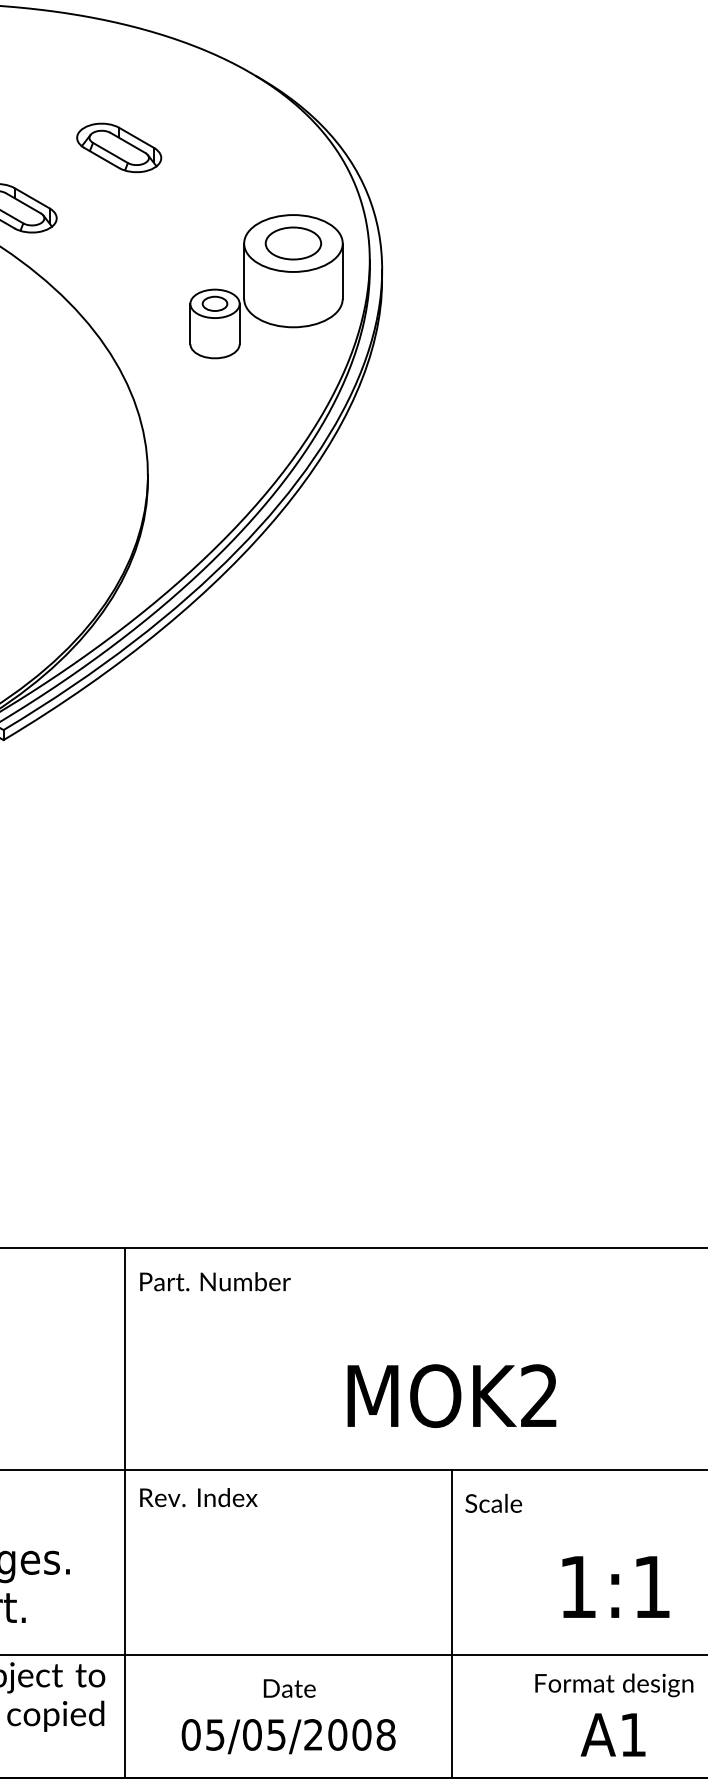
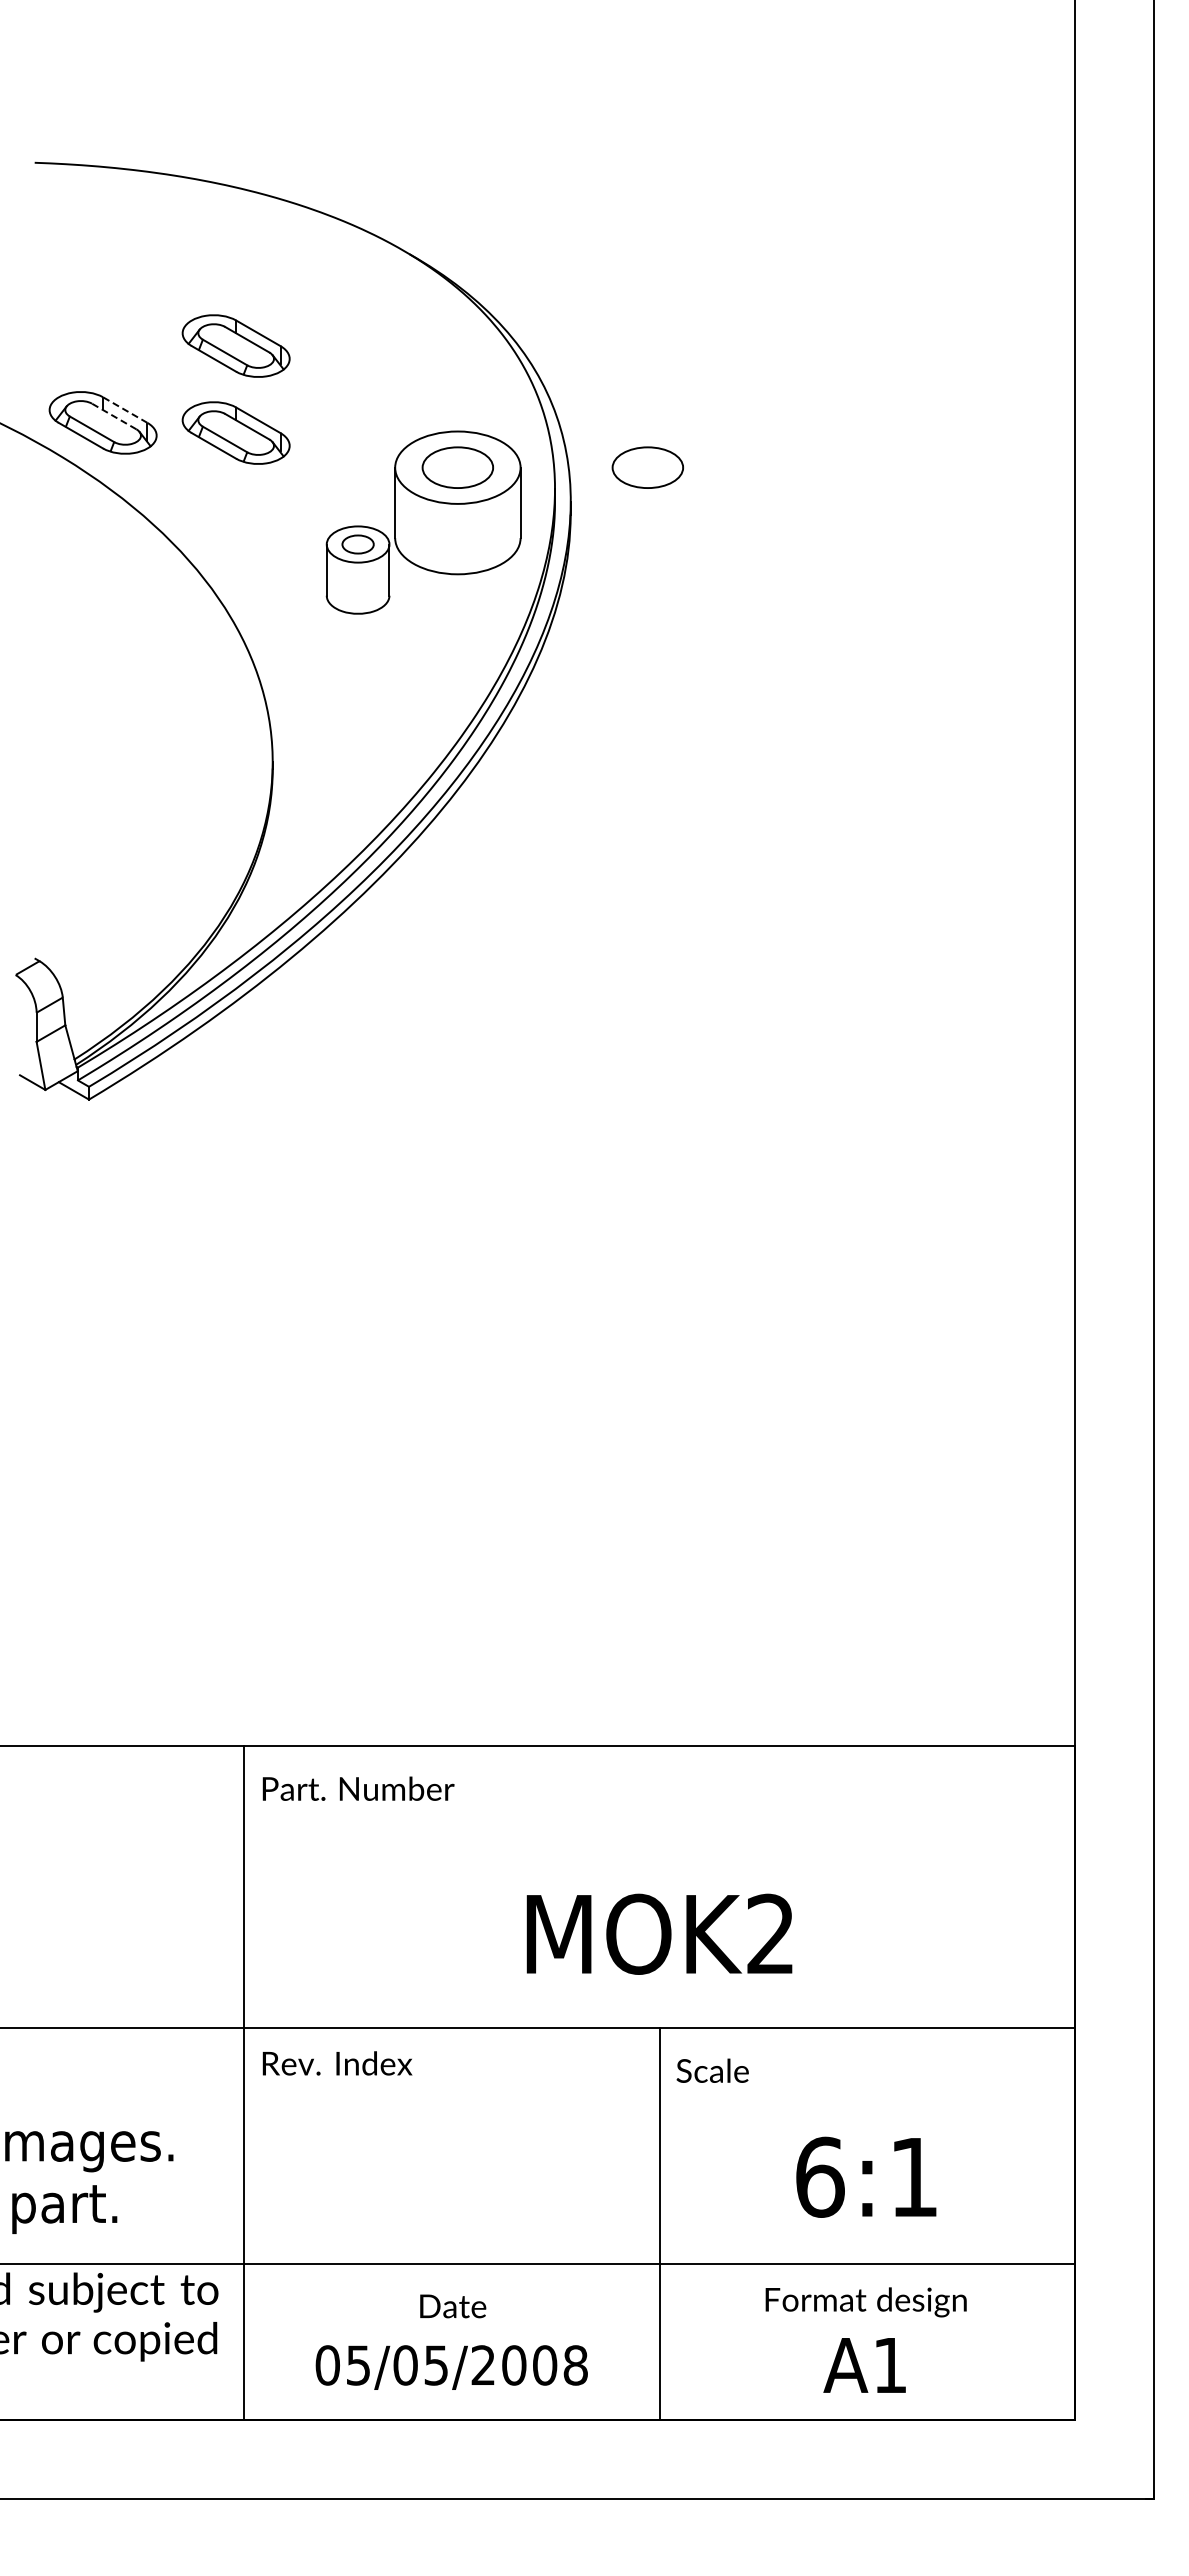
line: (32, 198) -> (125, 410), solid -> dashed
line: (23, 203) -> (114, 416), solid -> dashed
part: (118, 215) -> (235, 432), added
part: (442, 243) -> (647, 467), added
text: (578, 1586) -> (820, 2176), 1:1 -> 6:1

